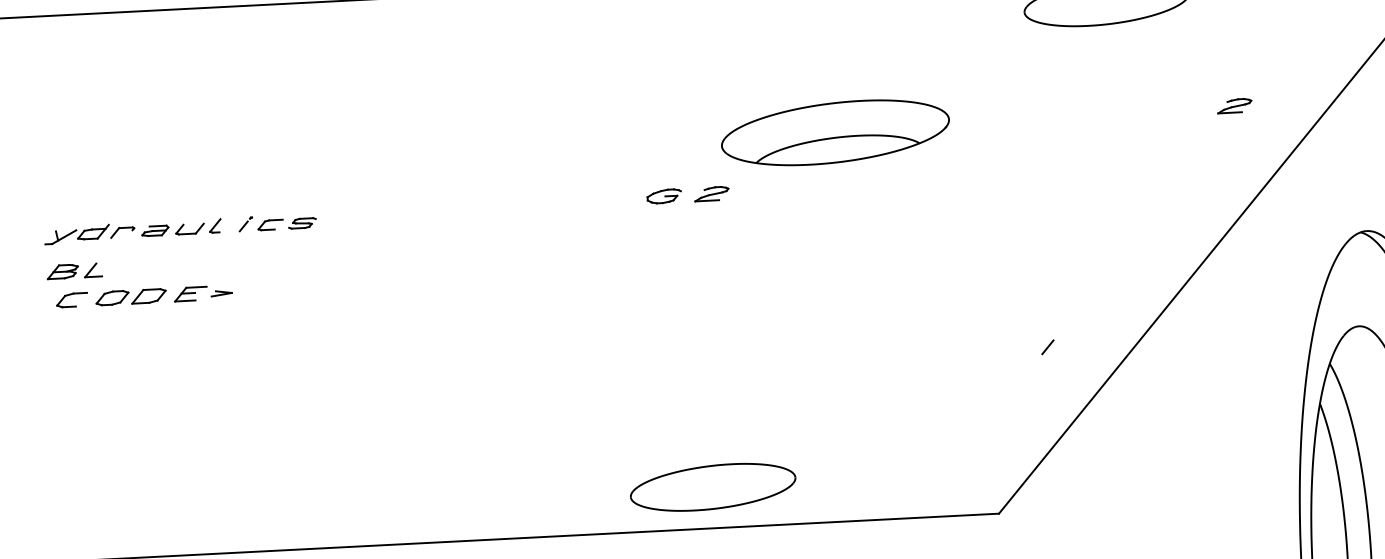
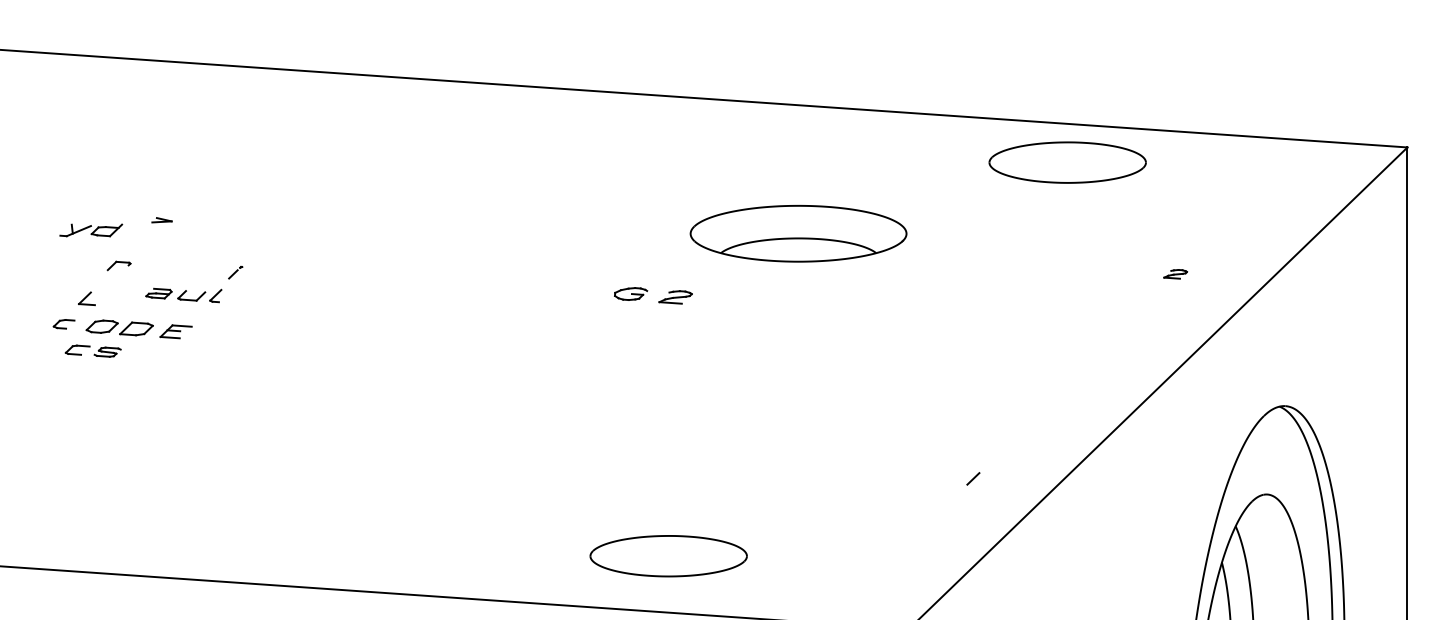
part: (1234, 106) -> (1175, 274), size x0.7
part: (835, 132) -> (798, 233), moved
part: (286, 223) -> (92, 350), moved
part: (181, 229) -> (183, 295), moved
part: (77, 234) -> (91, 230), moved
part: (62, 271) -> (58, 296), removed
part: (221, 293) -> (161, 220), moved
part: (71, 300) -> (63, 324), size x0.7
part: (712, 487) -> (668, 556), moved

